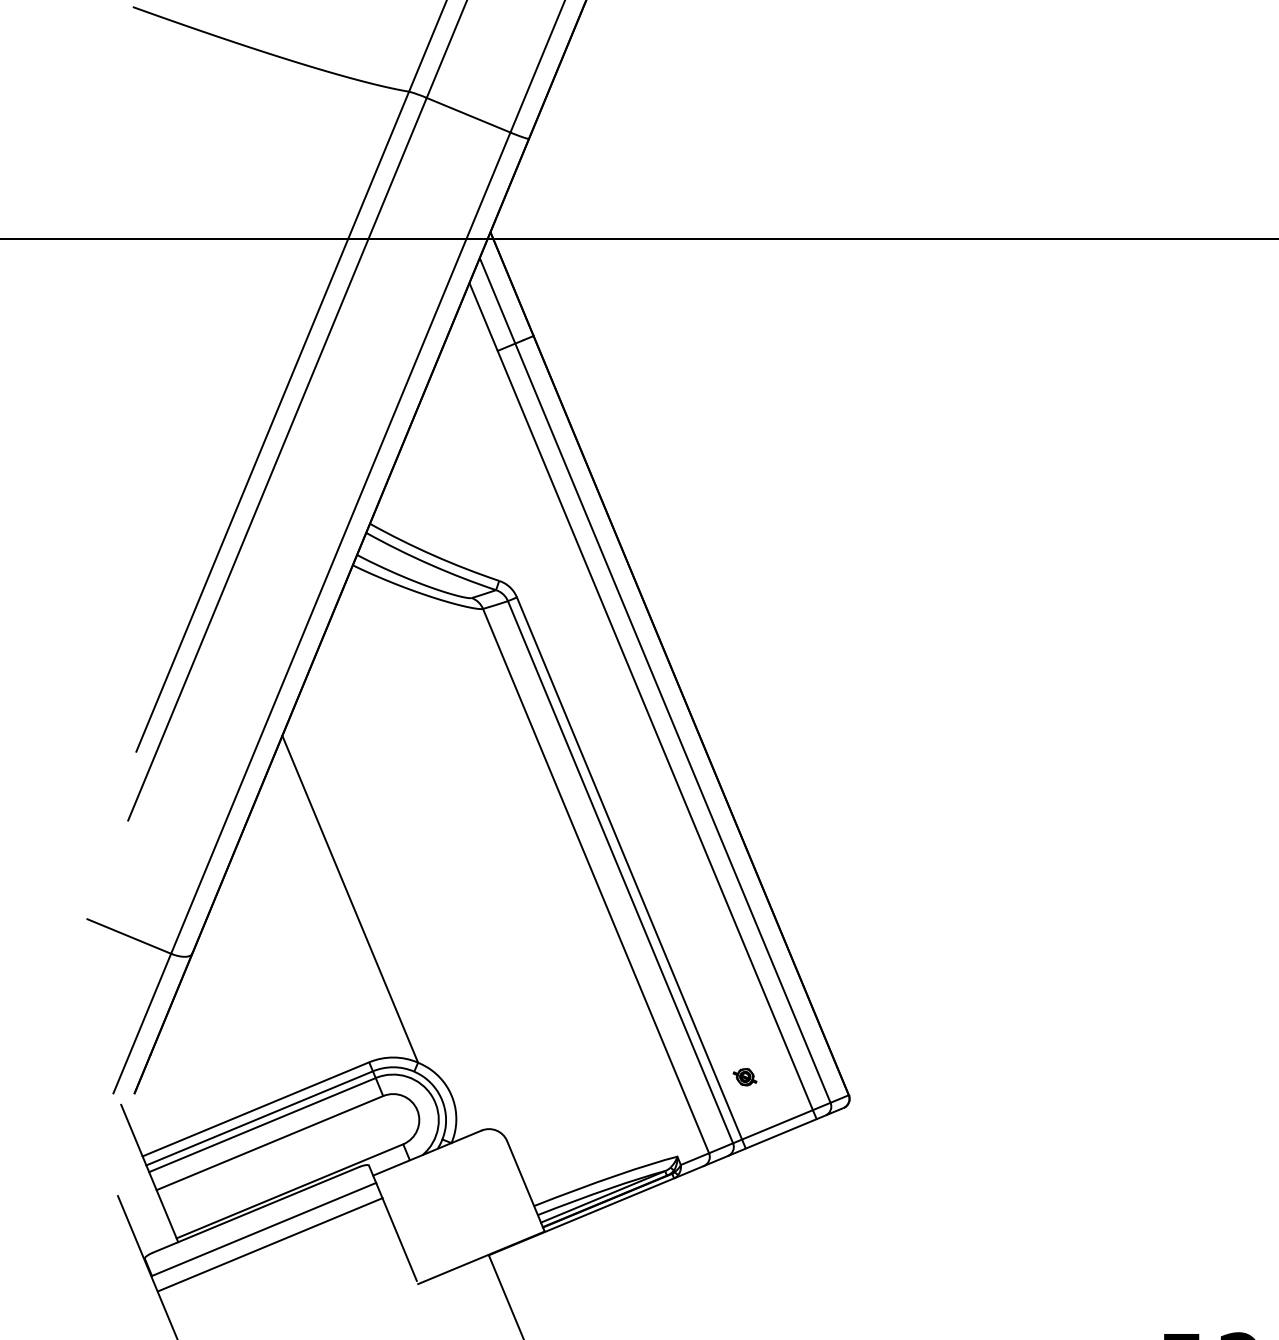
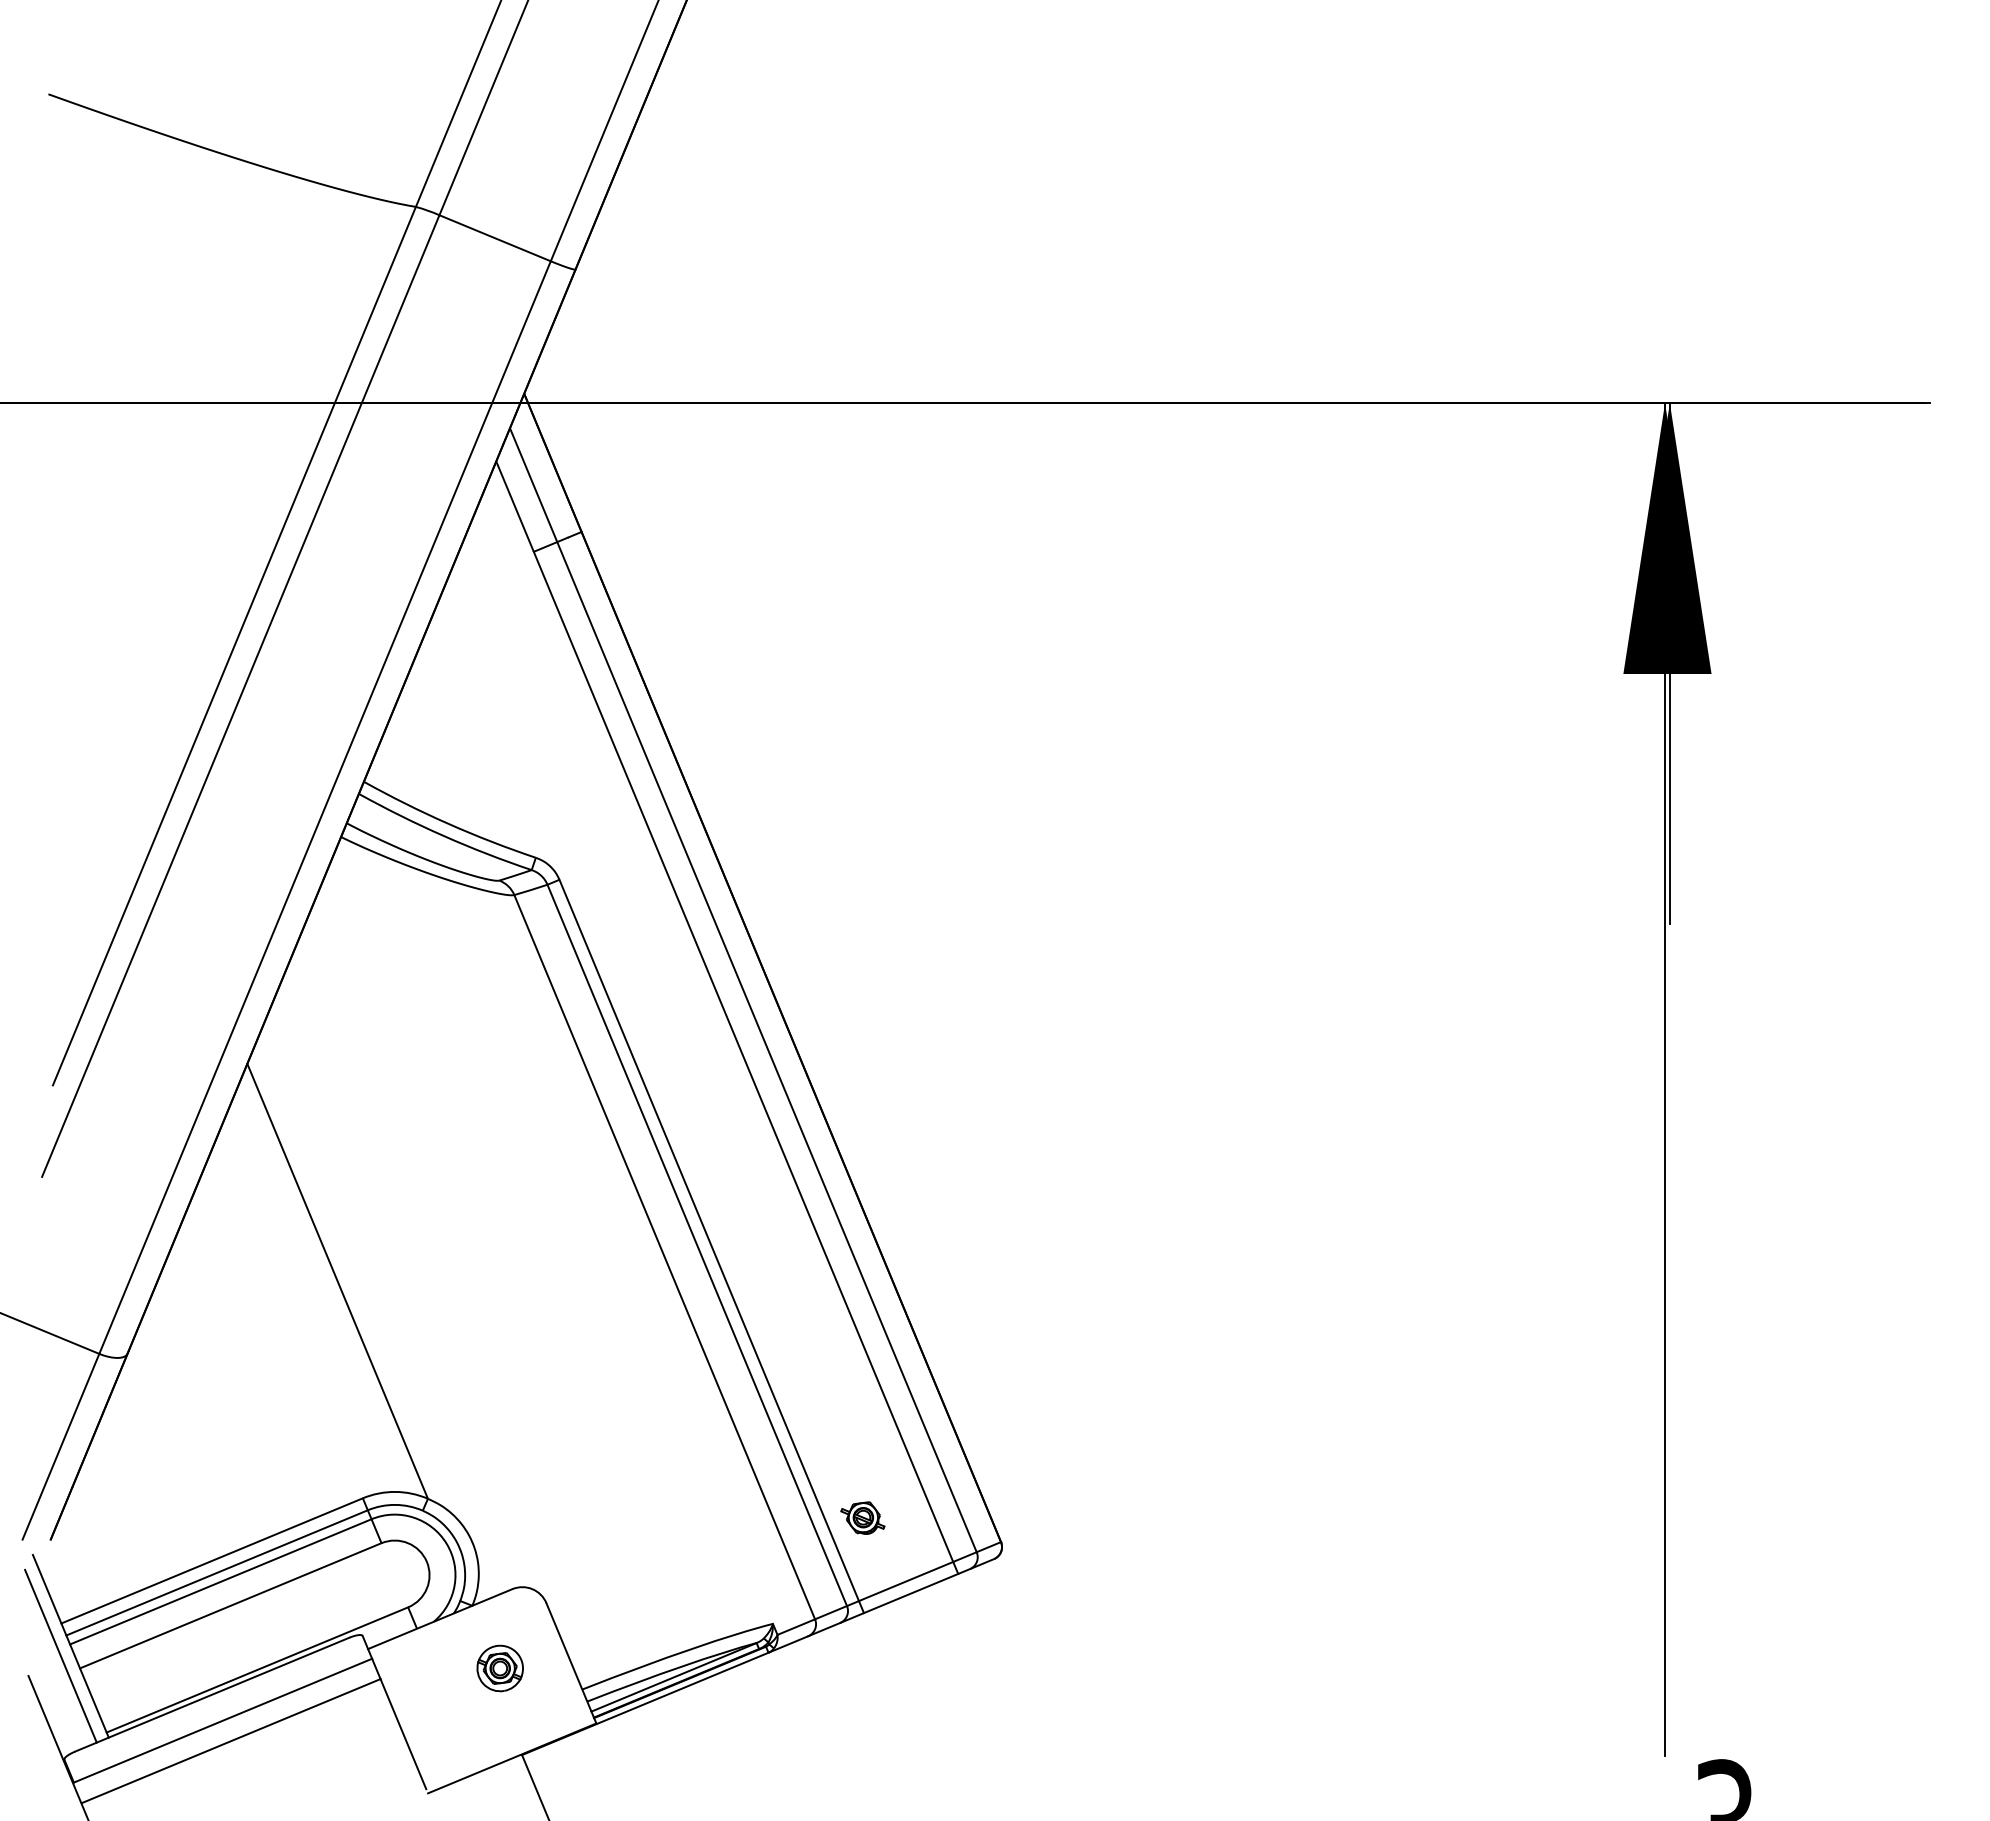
part: (744, 1076) -> (862, 1517), size x1.43
line: (141, 1180) -> (60, 1655), added
part: (471, 1190) -> (499, 1668), added

